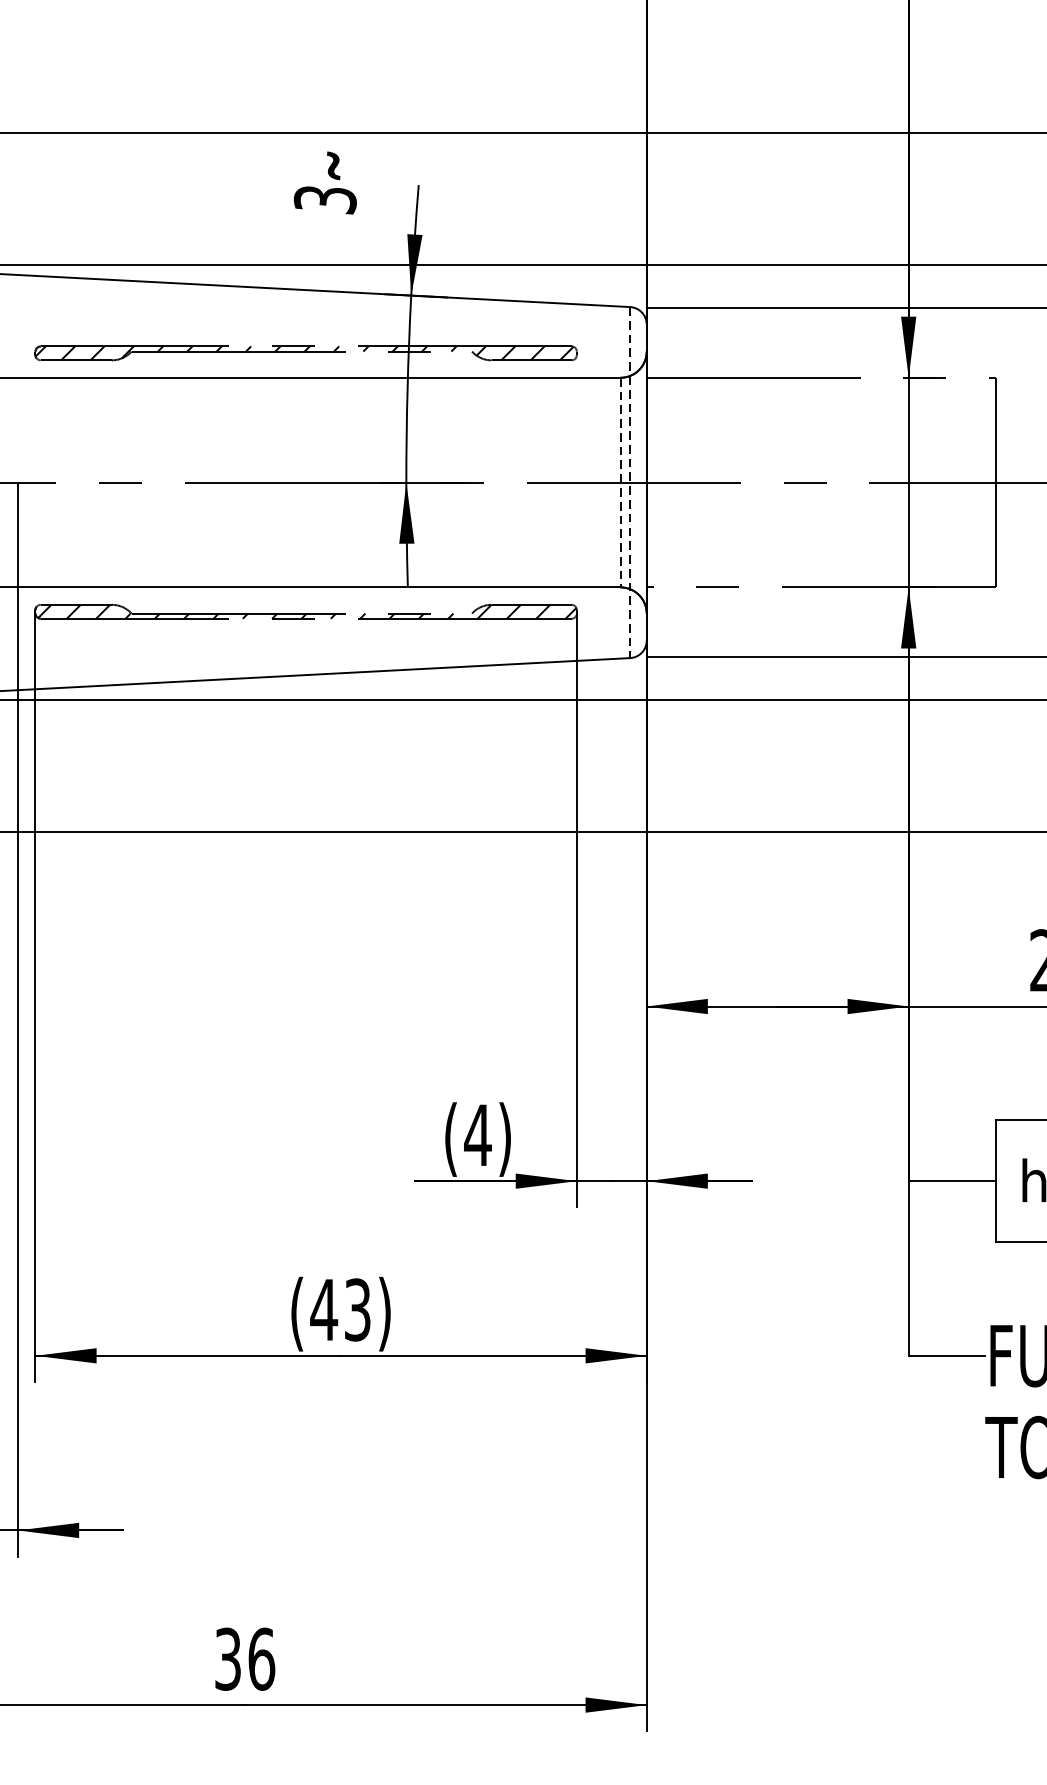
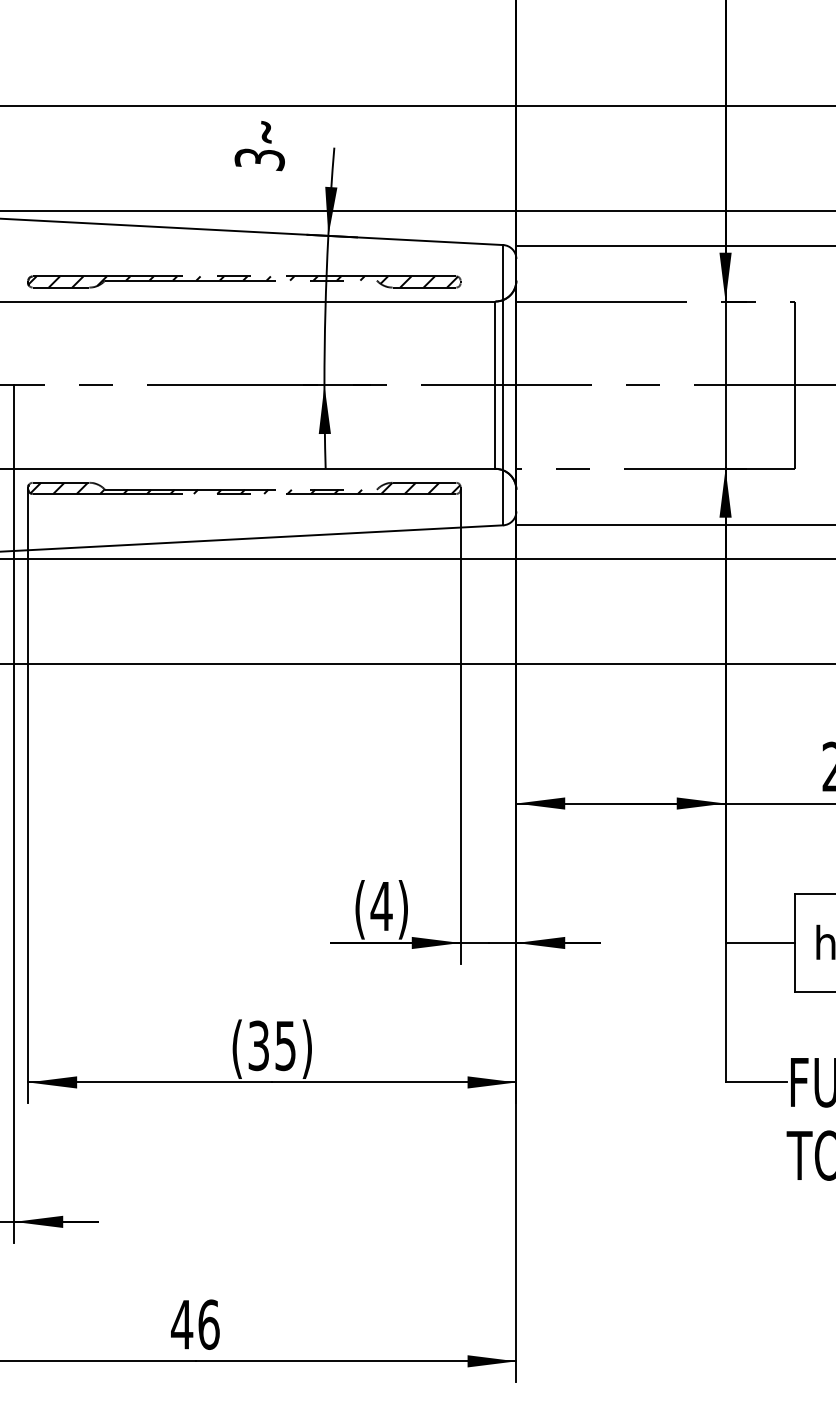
line: (620, 482) -> (495, 385), dashed -> solid
line: (630, 482) -> (503, 385), dashed -> solid
text: (340, 1309) -> (271, 1045), (43) -> (35)
text: (228, 1658) -> (182, 1324), 36 -> 46

